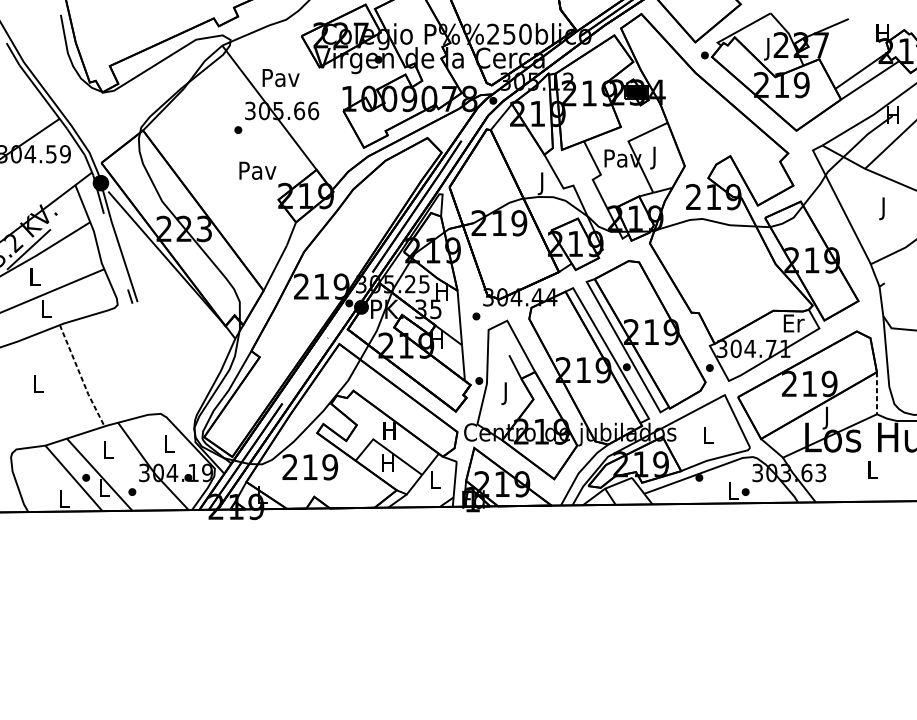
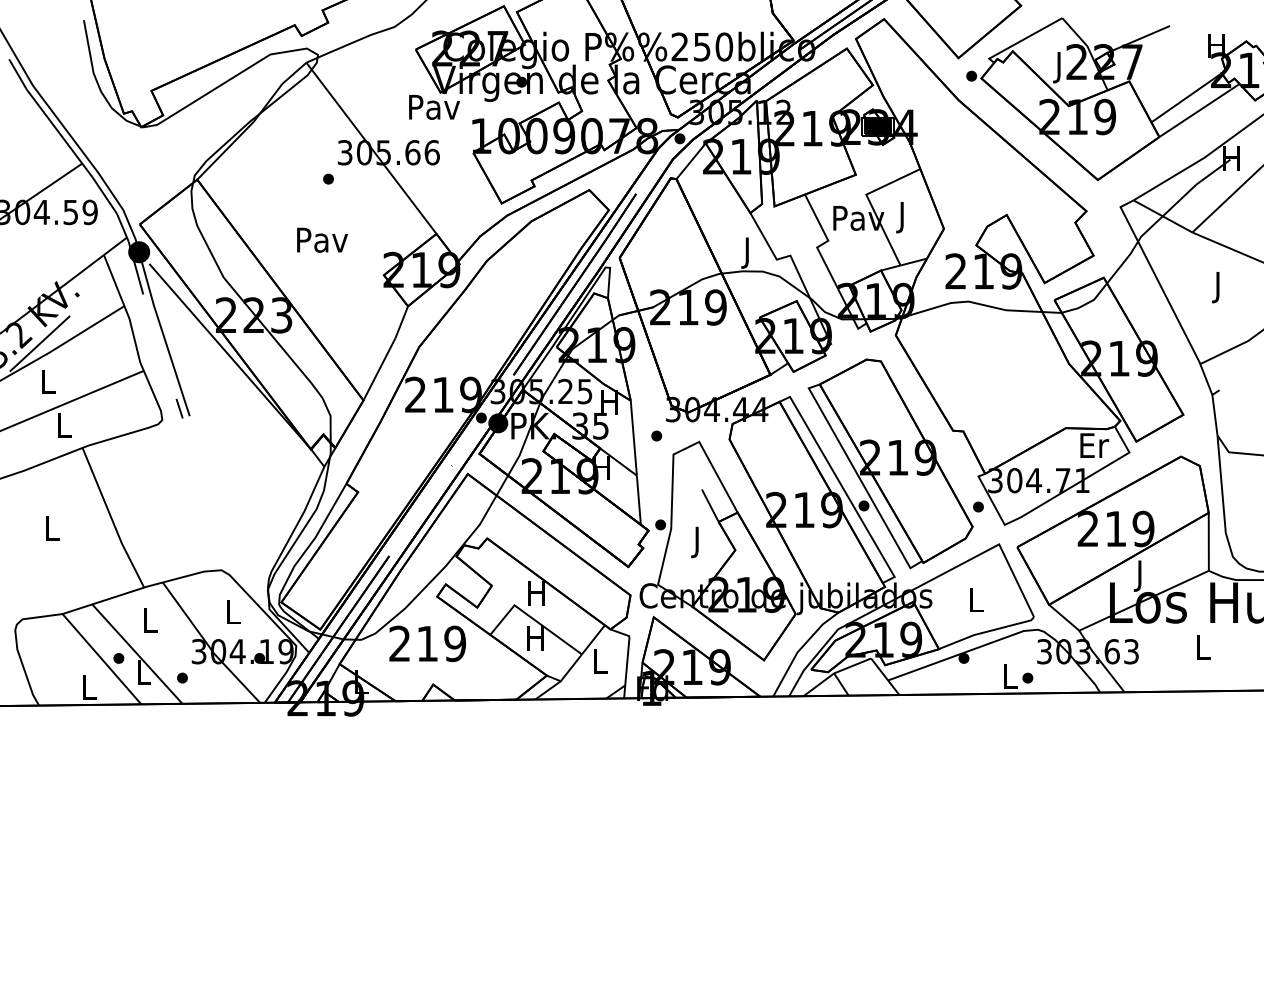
text: (281, 78) -> (434, 107), moved
text: (257, 170) -> (322, 239), moved
line: (81, 377) -> (112, 519), dashed -> solid
line: (876, 393) -> (1208, 542), dashed -> solid

